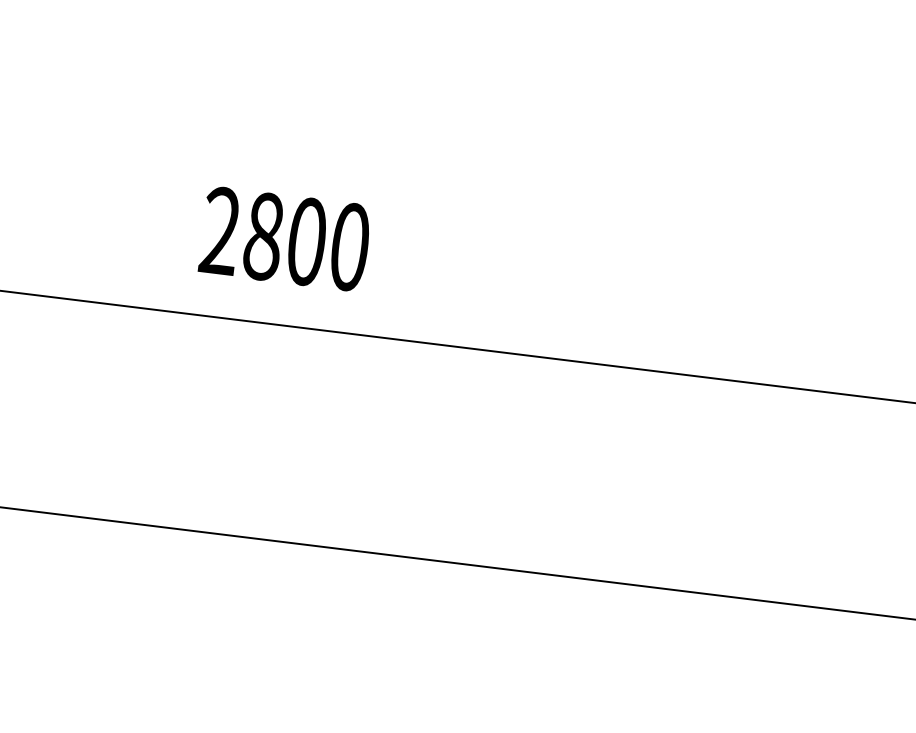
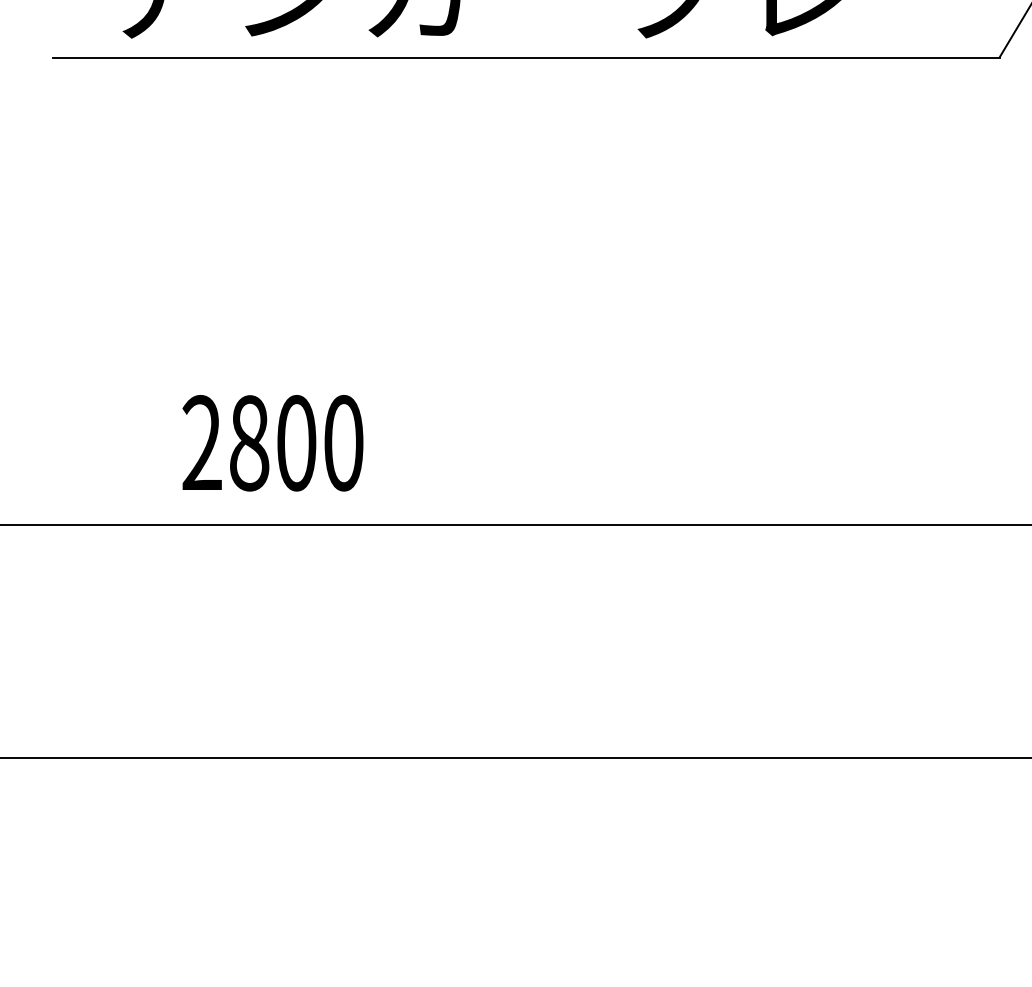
text: (284, 239) -> (272, 443), moved

